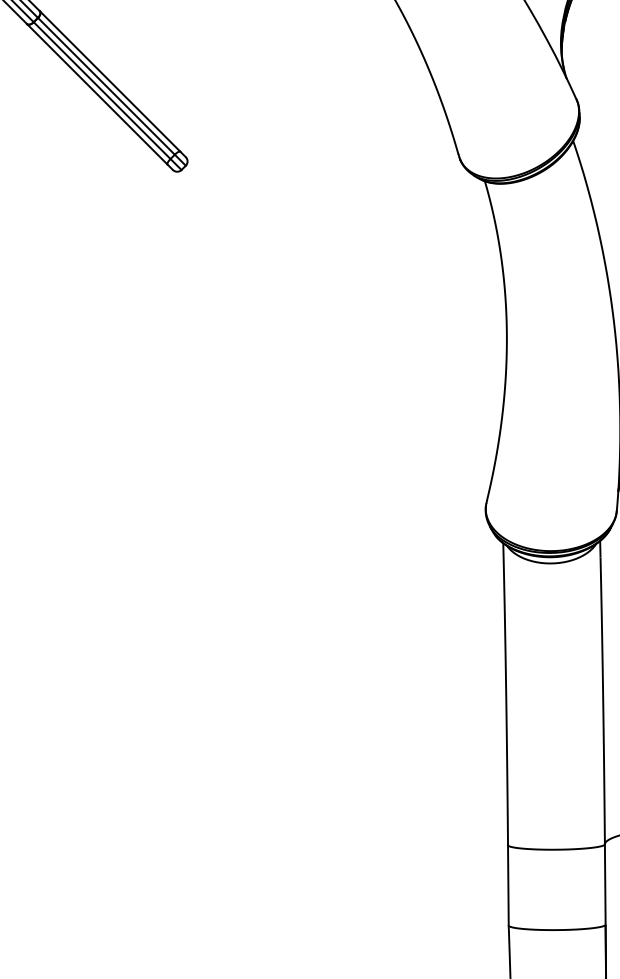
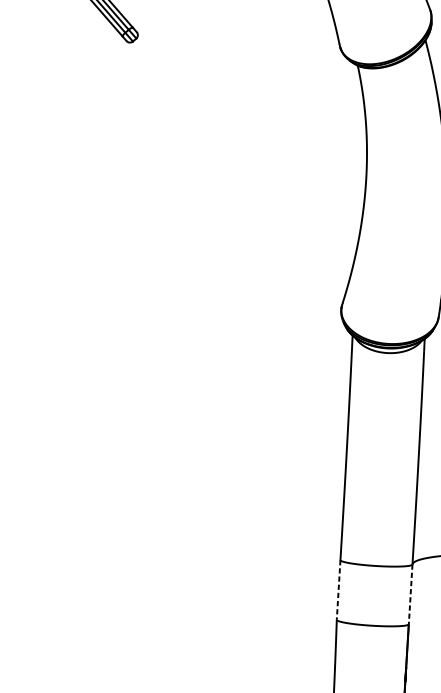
line: (508, 885) -> (338, 590), solid -> dashed
line: (605, 885) -> (410, 595), solid -> dashed

